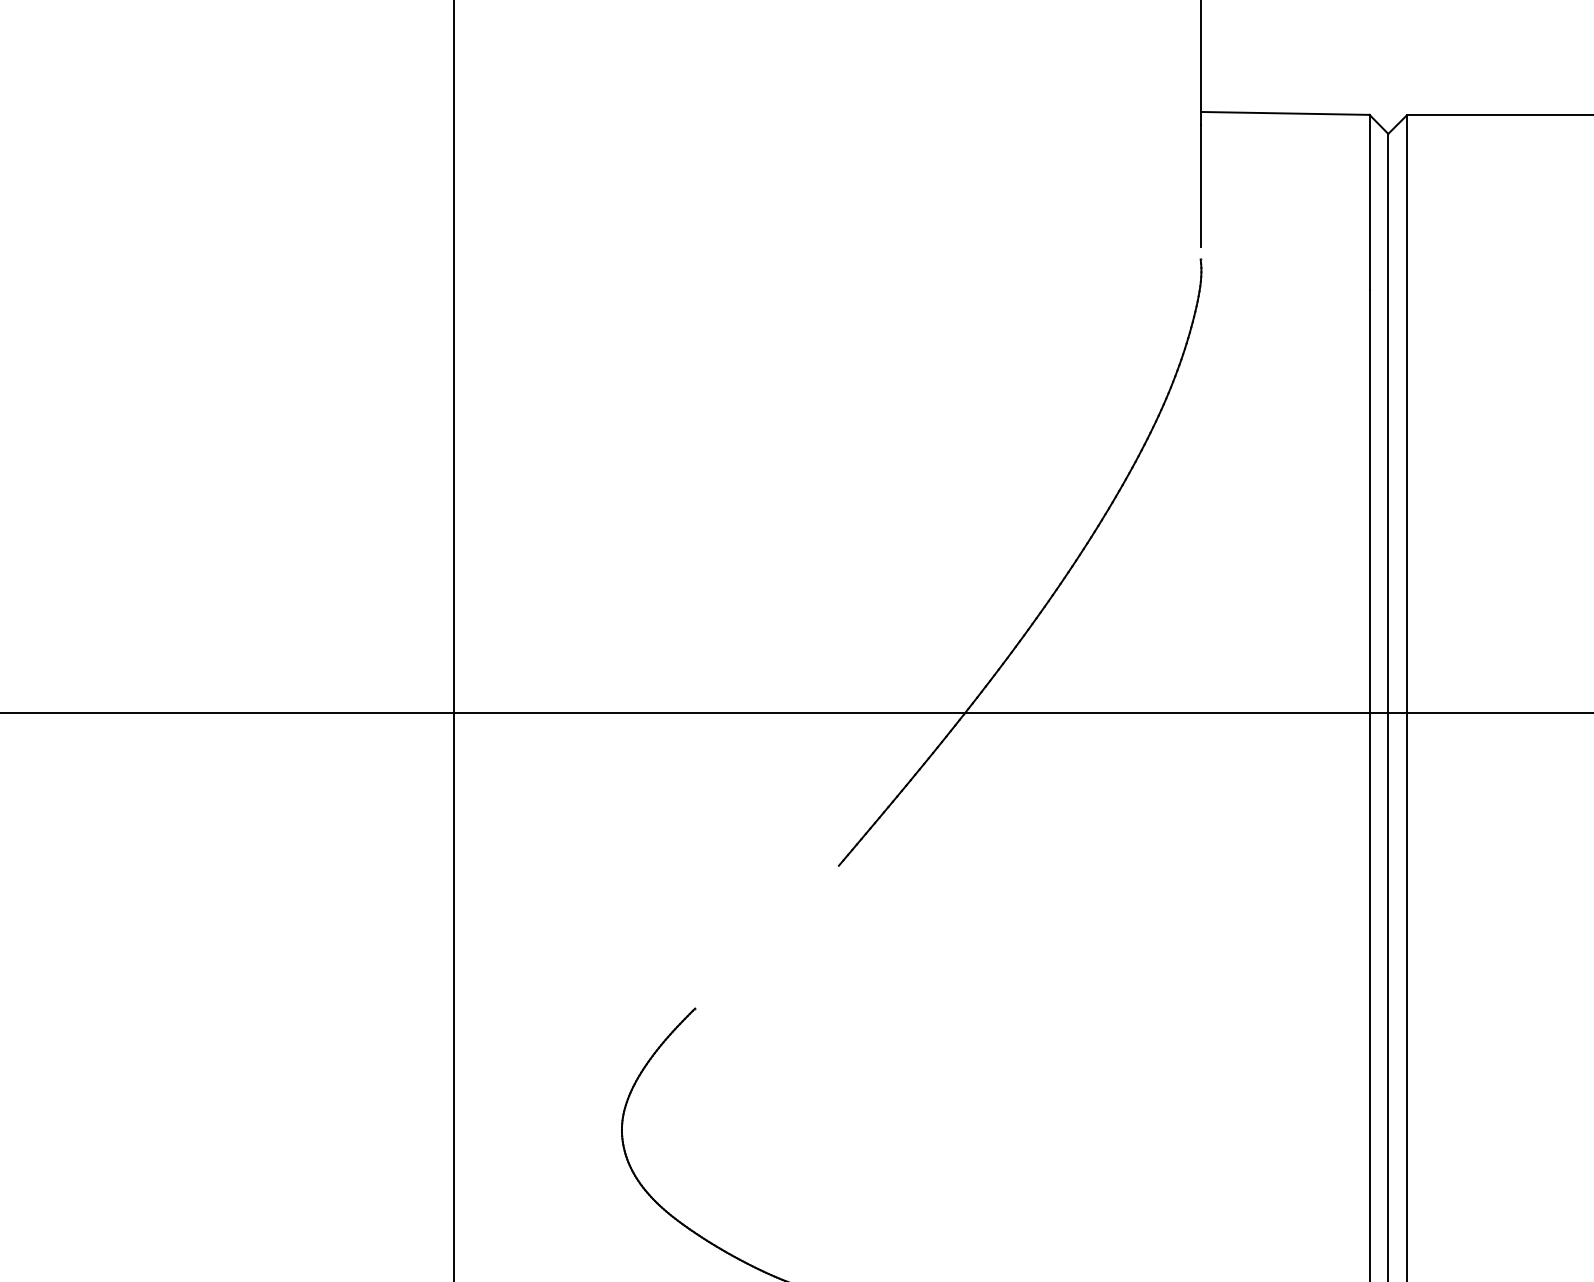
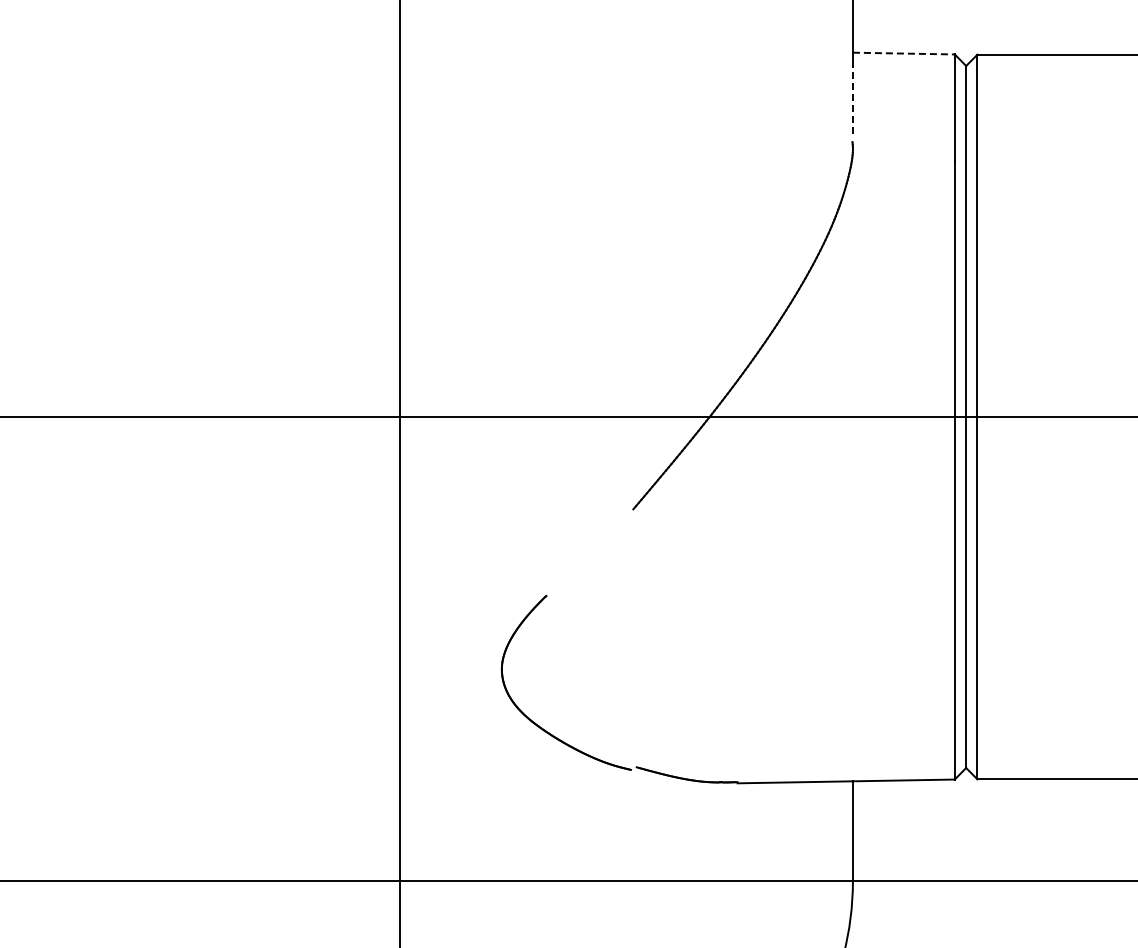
line: (1284, 113) -> (903, 53), solid -> dashed
line: (1200, 187) -> (852, 98), solid -> dashed

